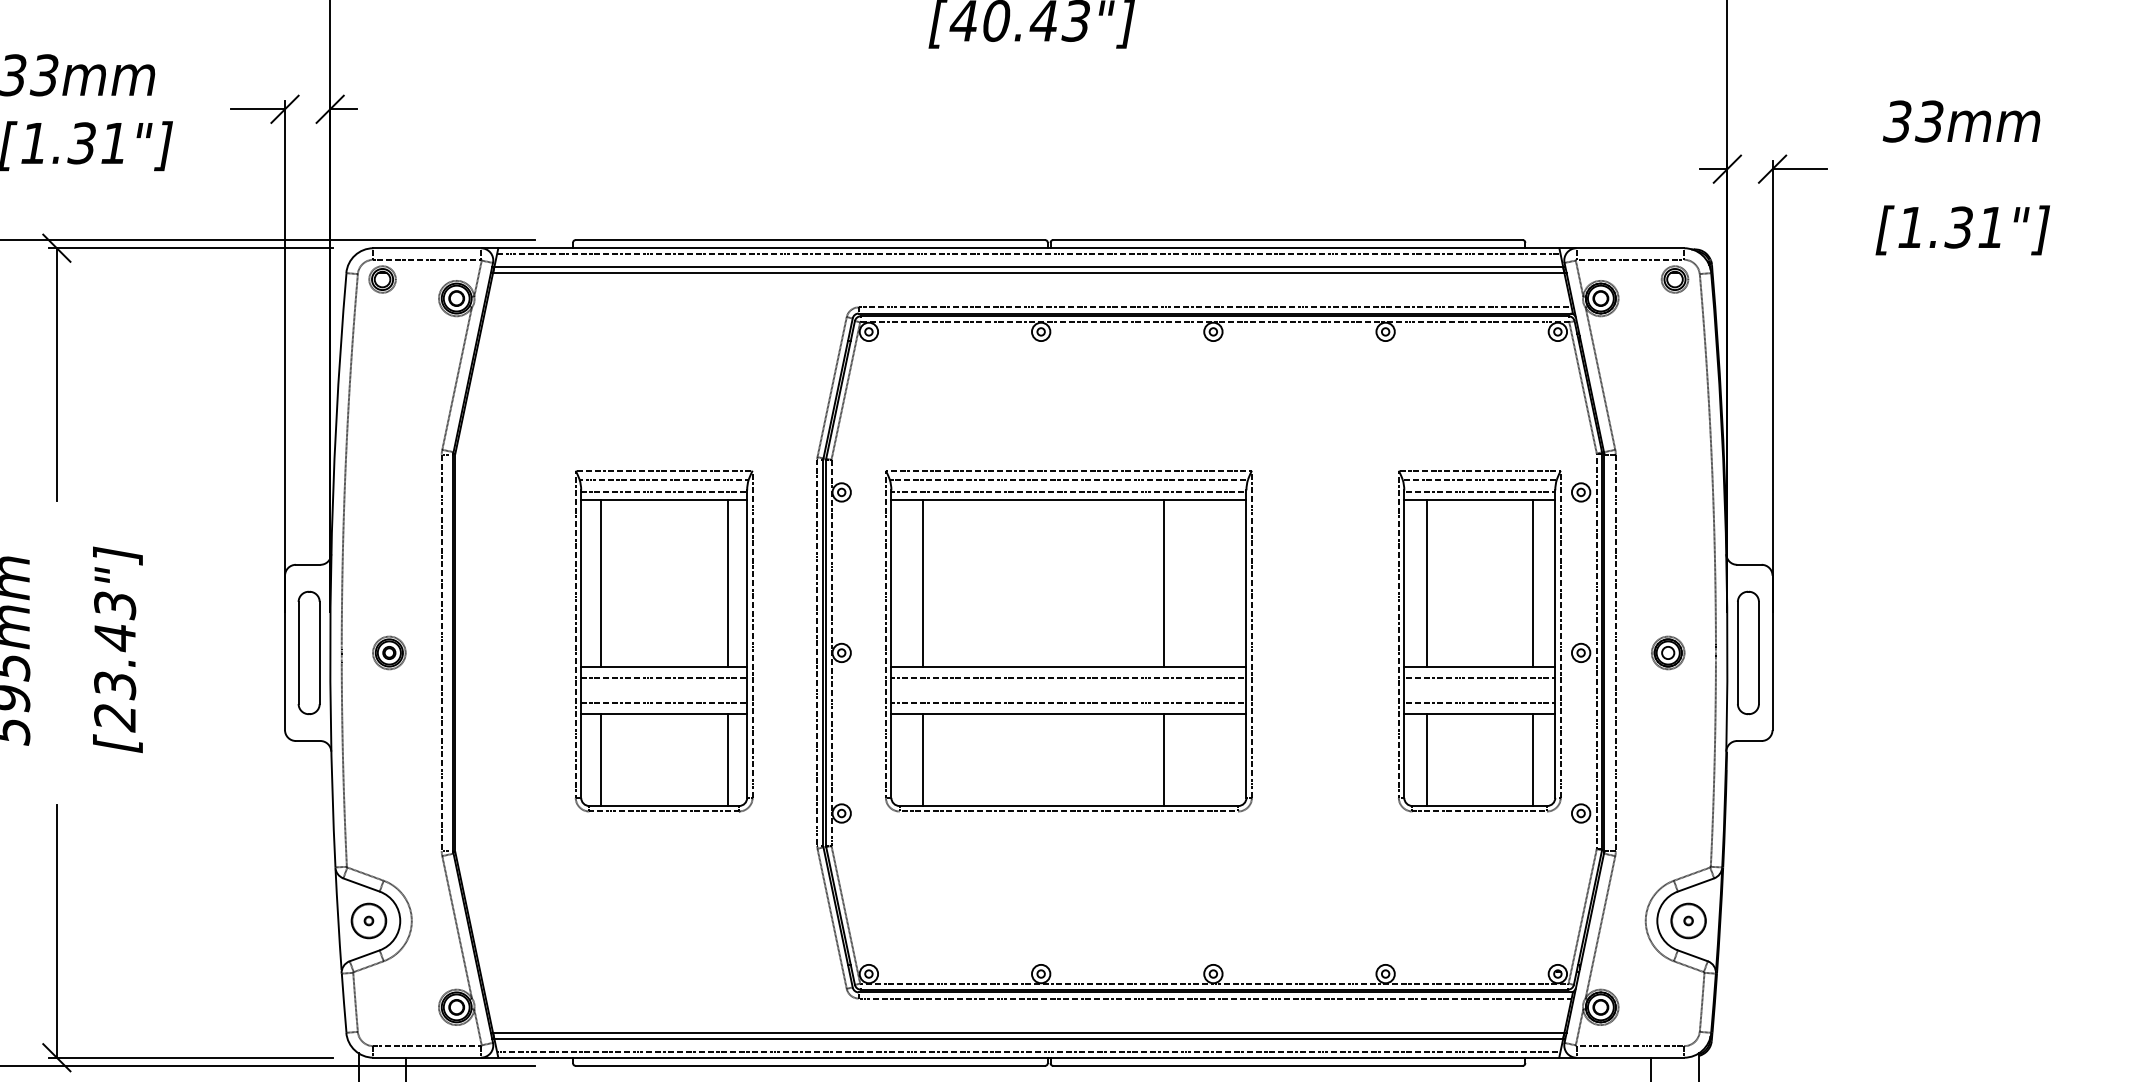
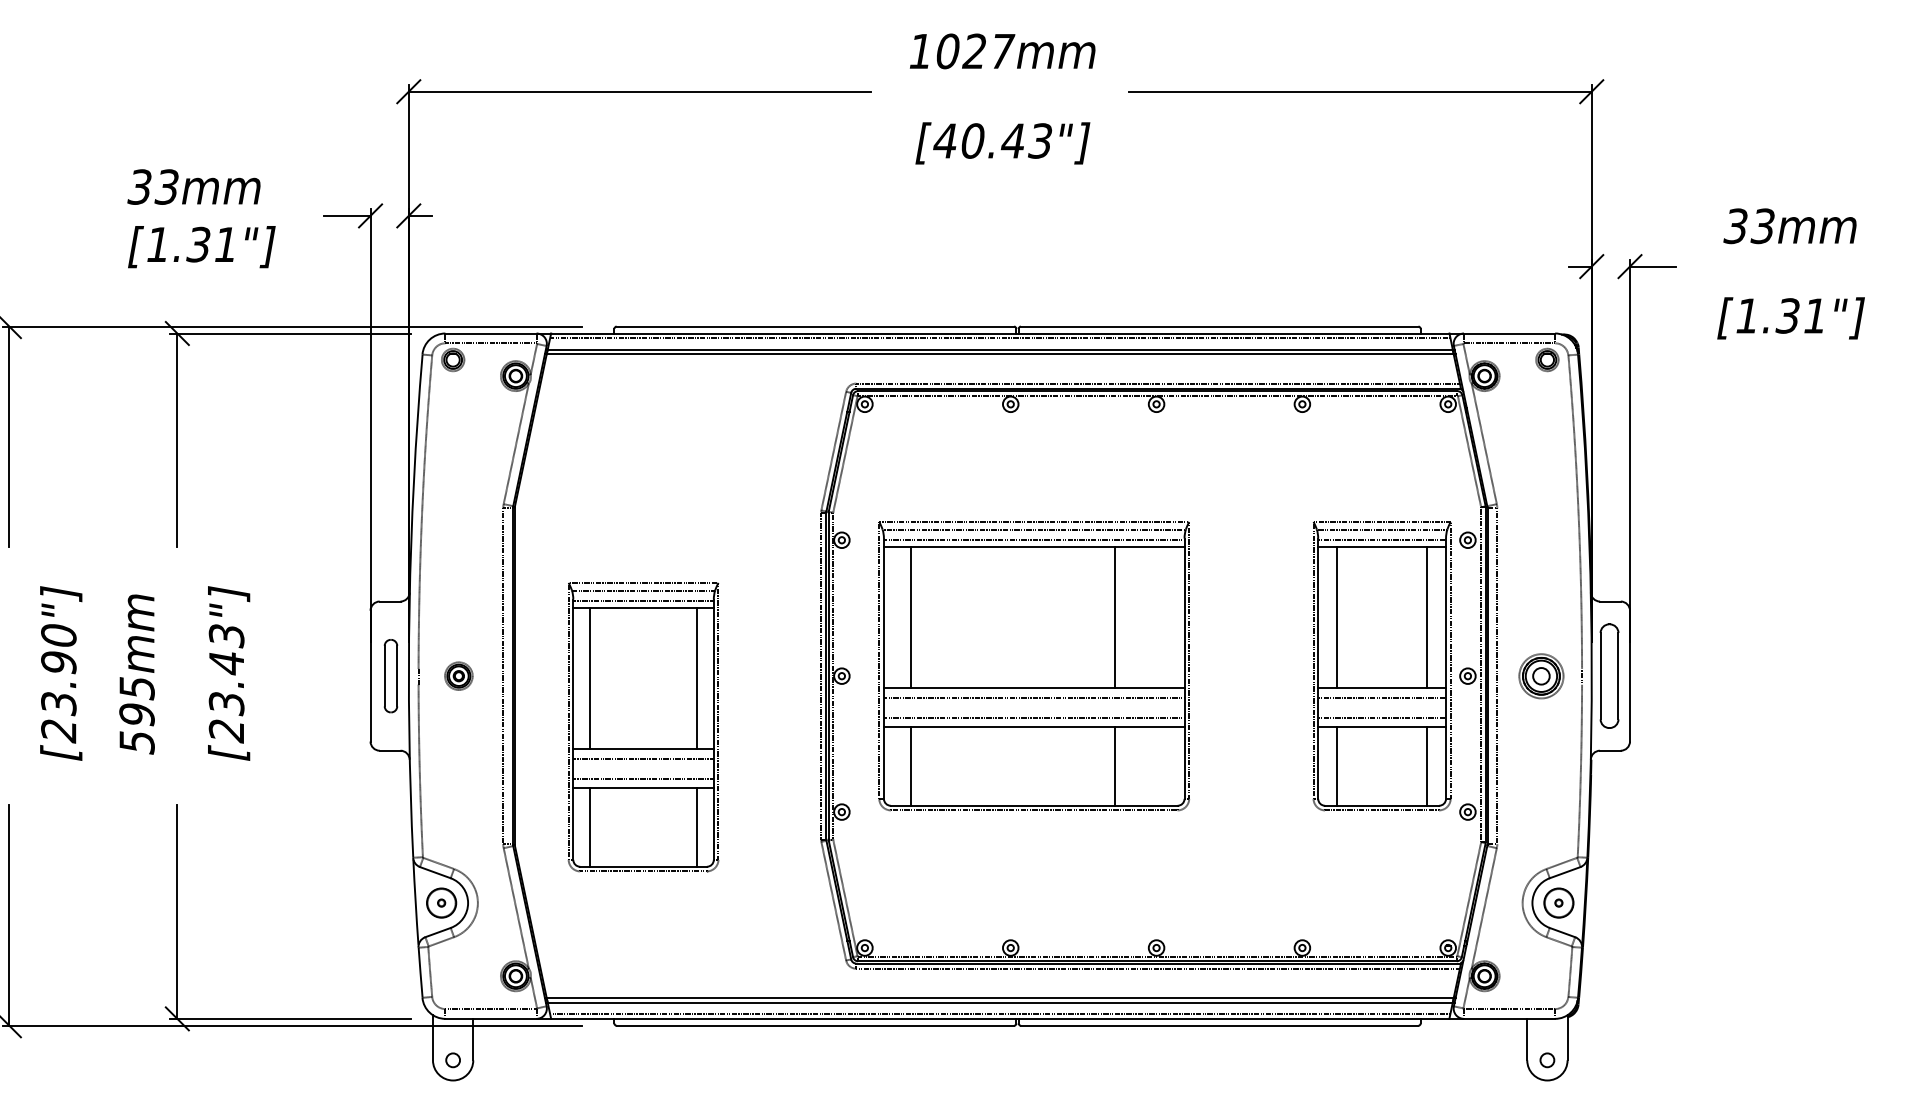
part: (664, 641) -> (643, 727), moved
part: (308, 652) -> (390, 675), size x0.7
part: (1668, 652) -> (1541, 675), size x1.6

